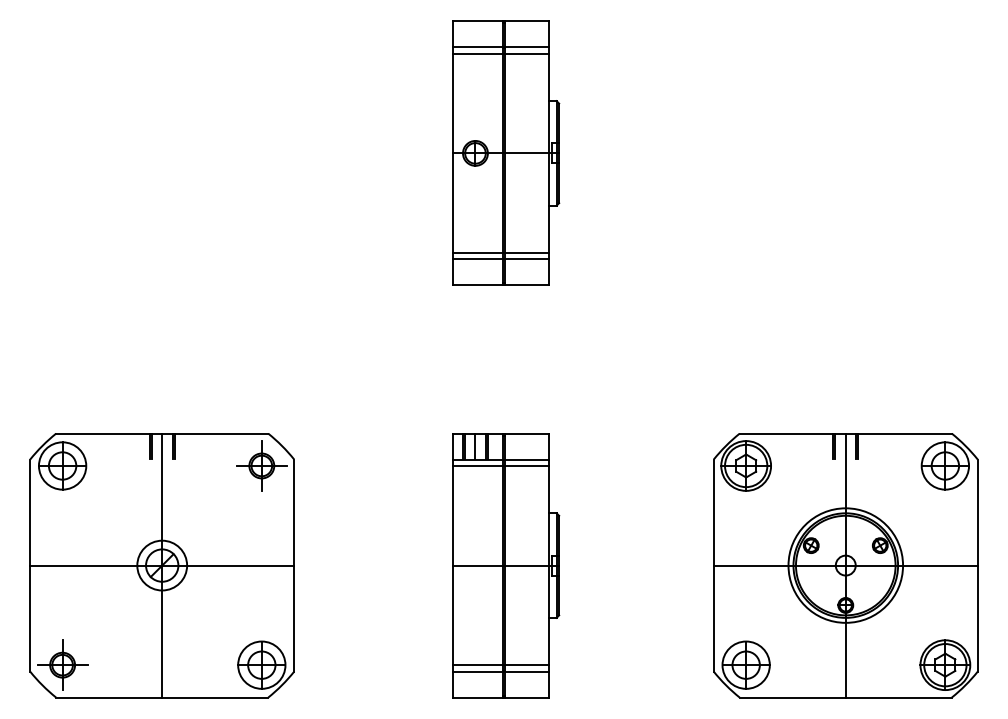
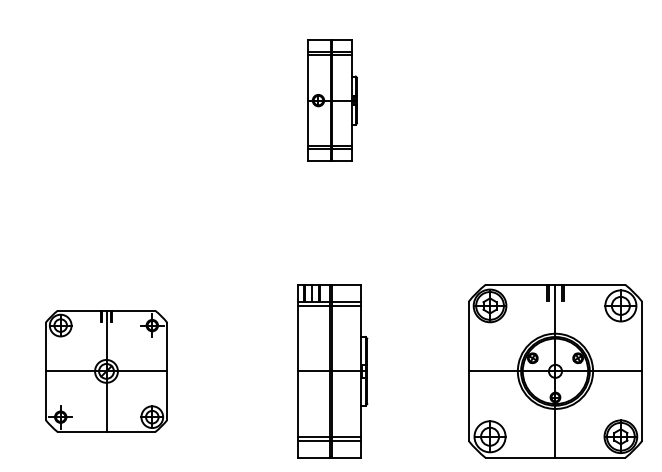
part: (506, 153) -> (332, 100), size x0.7
part: (162, 565) -> (106, 371), size x0.7

